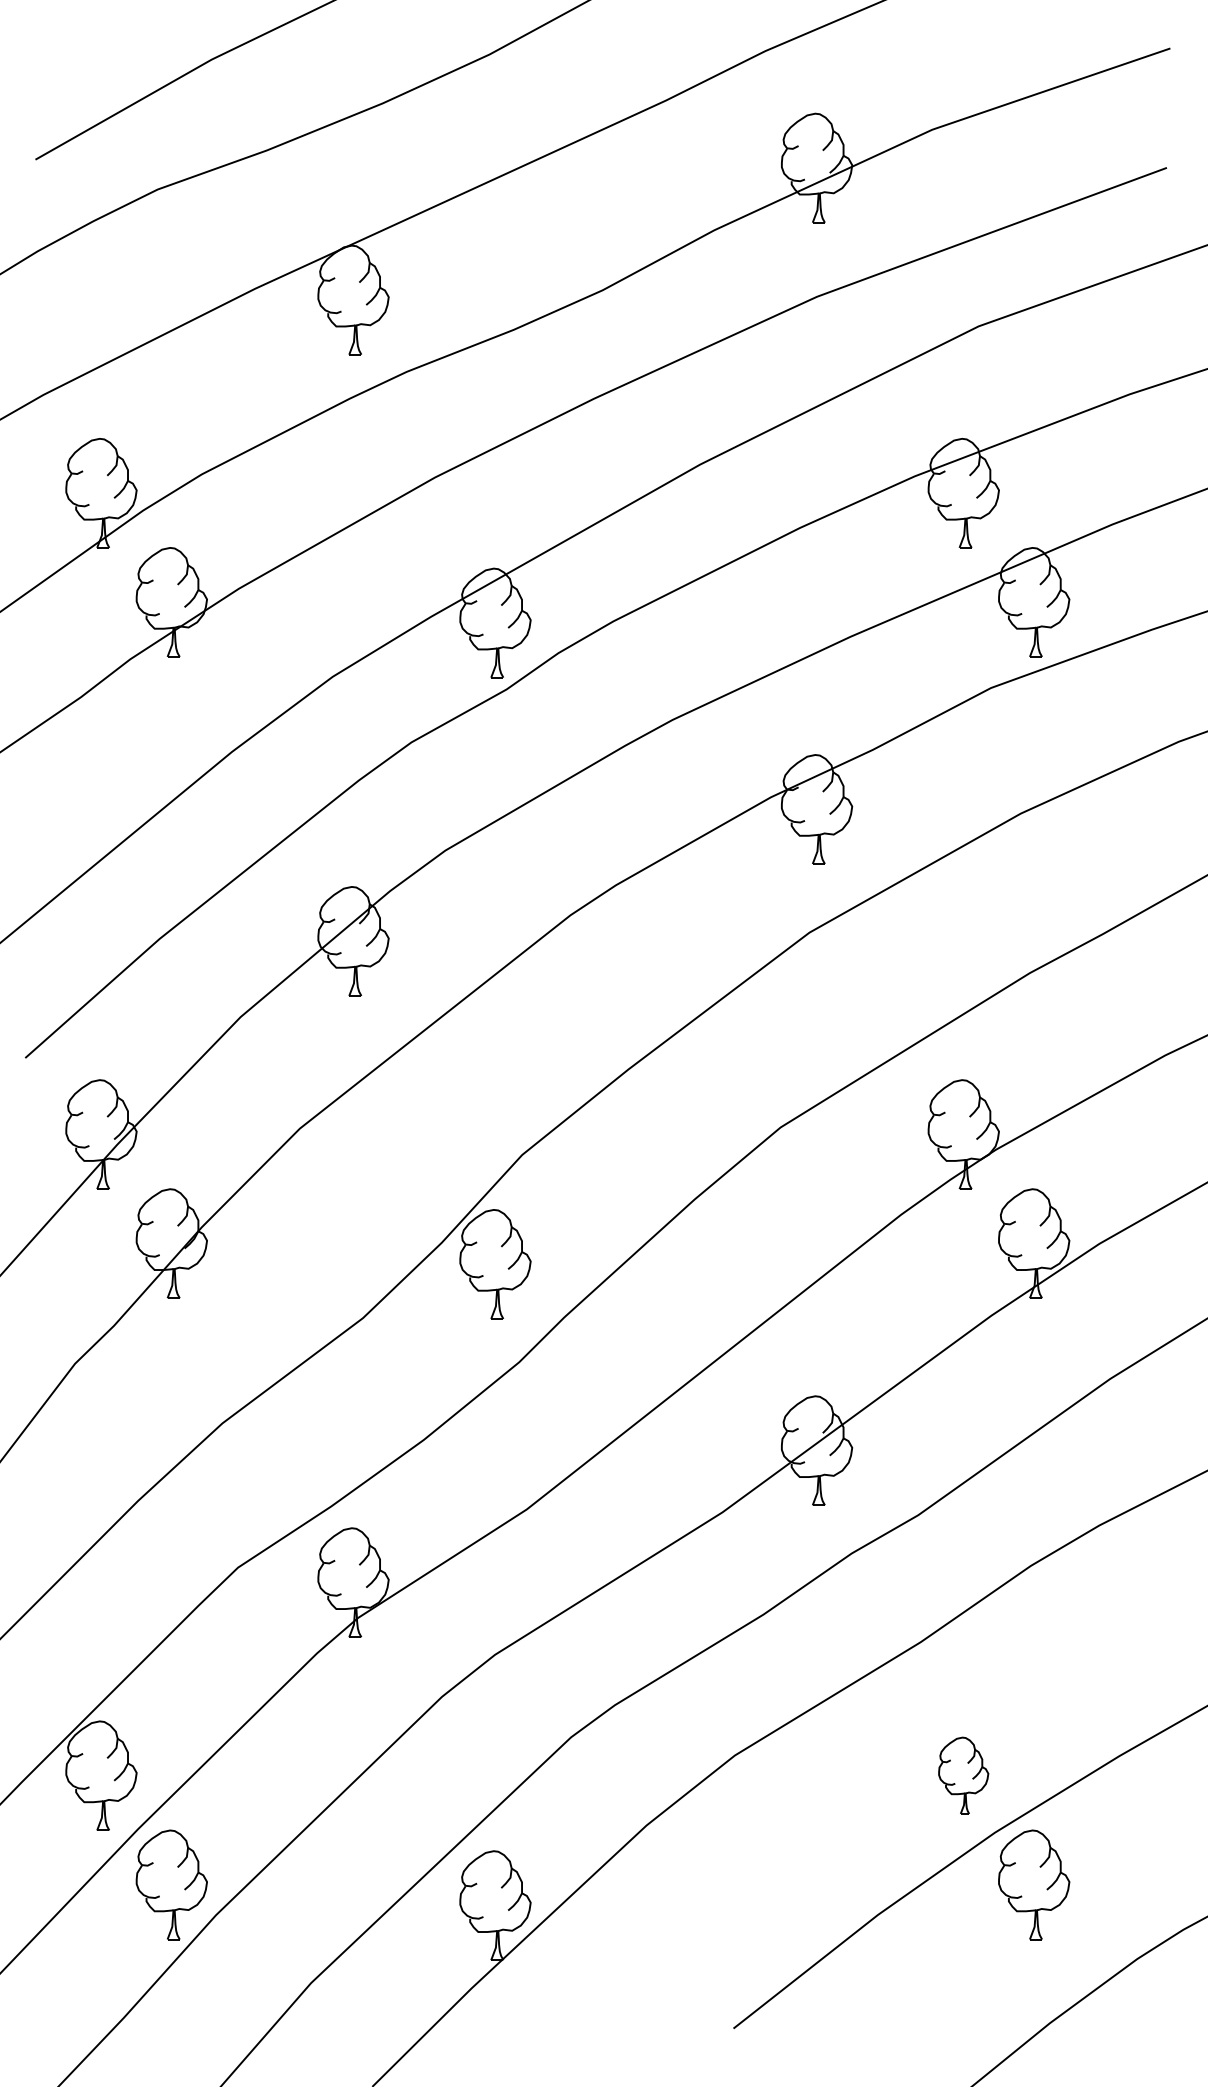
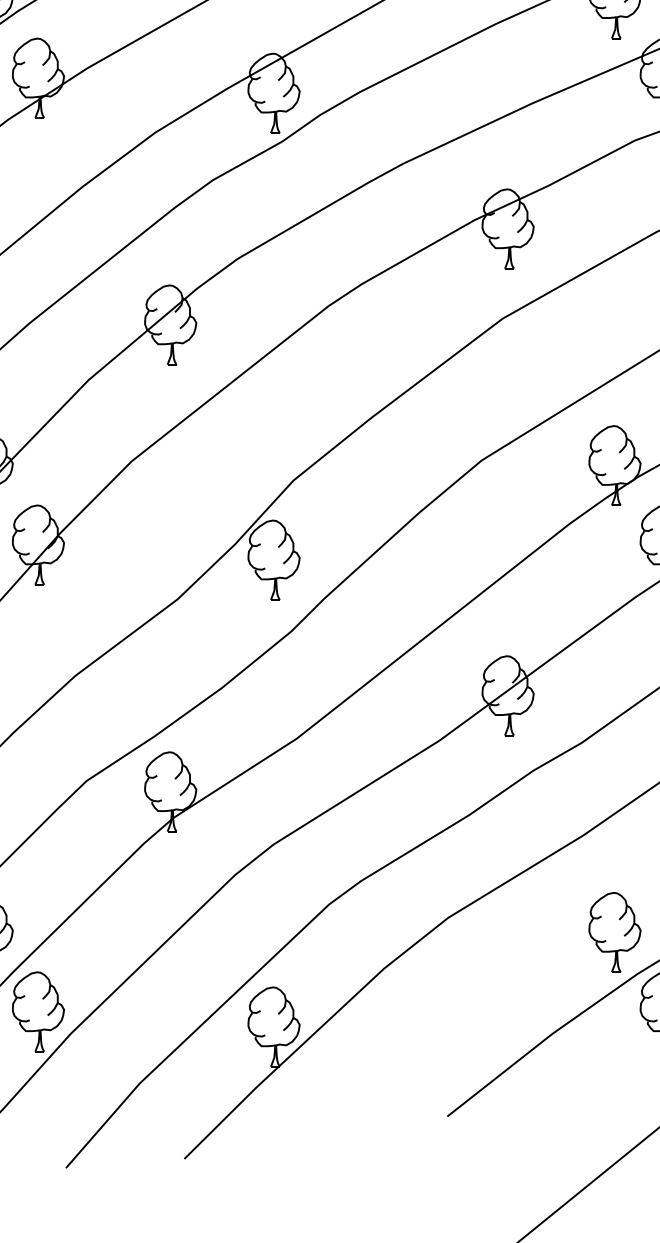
part: (963, 1775) -> (614, 932), size x1.43

